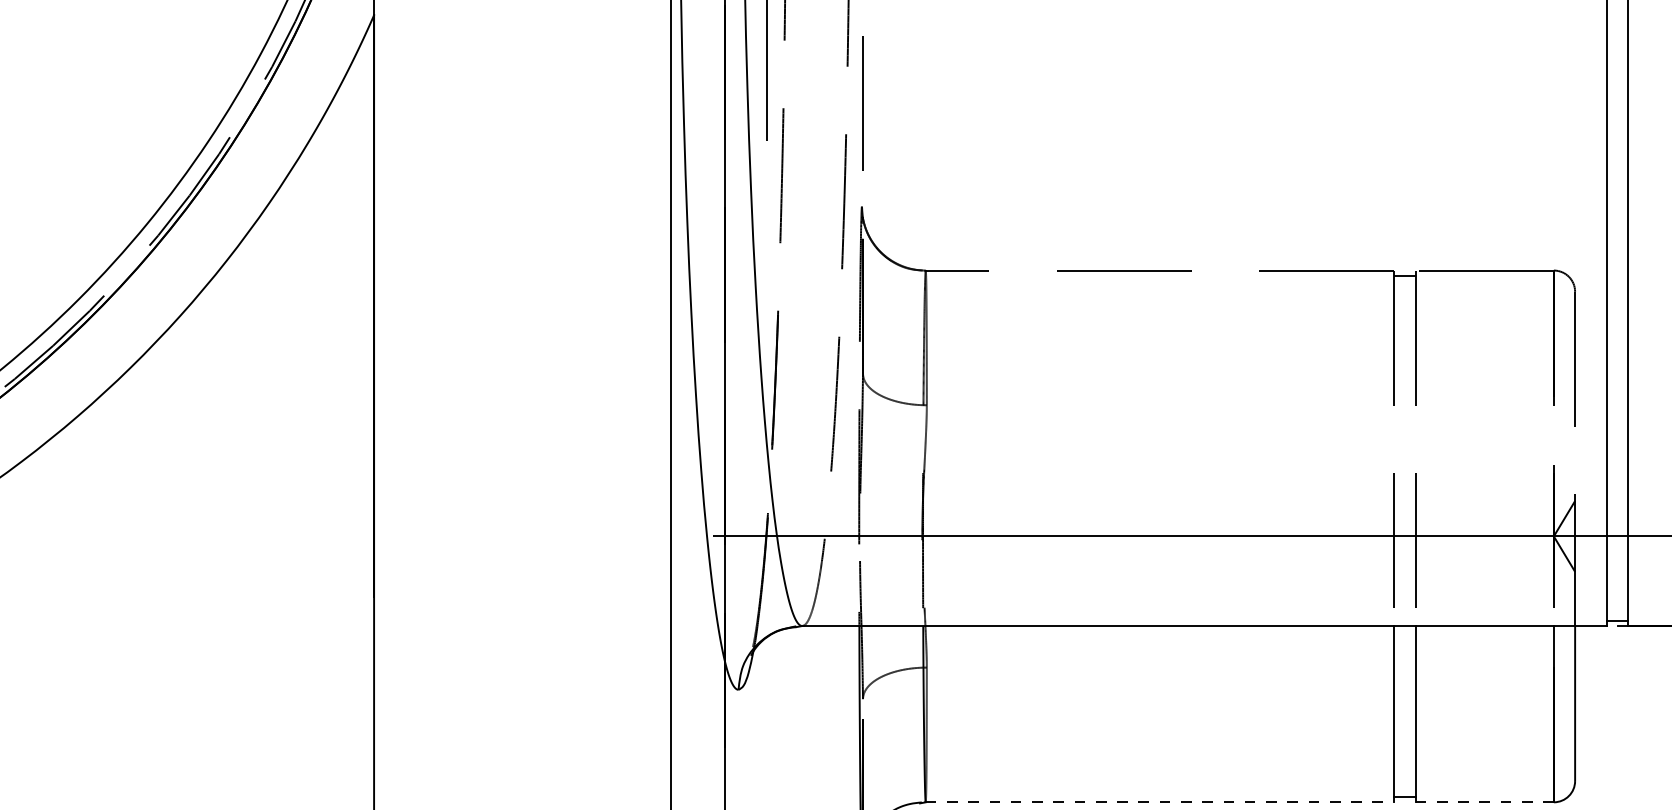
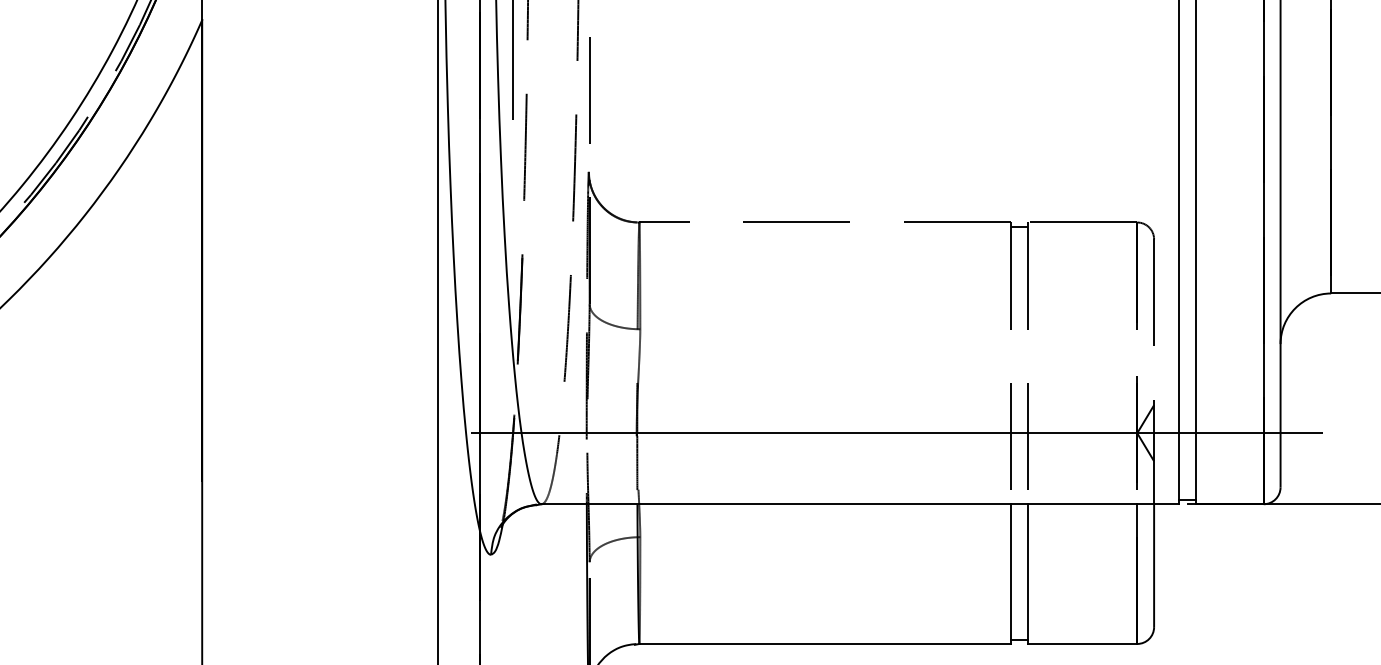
line: (1160, 801) -> (825, 643), dashed -> solid
line: (1484, 801) -> (1082, 643), dashed -> solid

